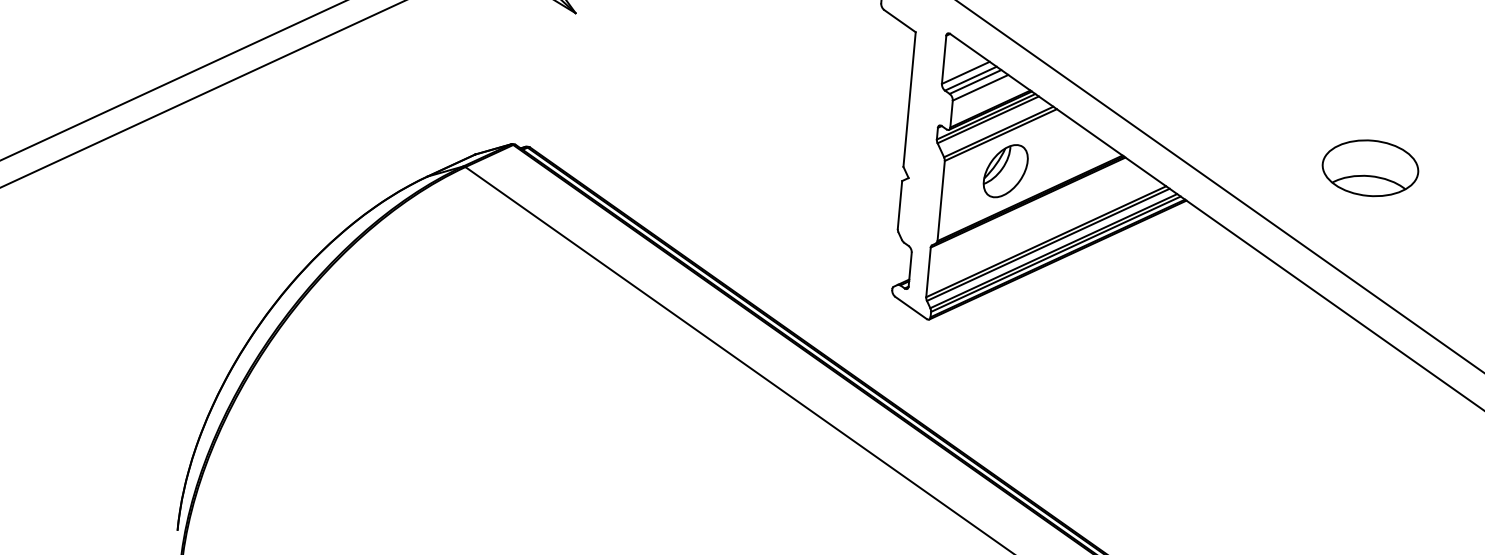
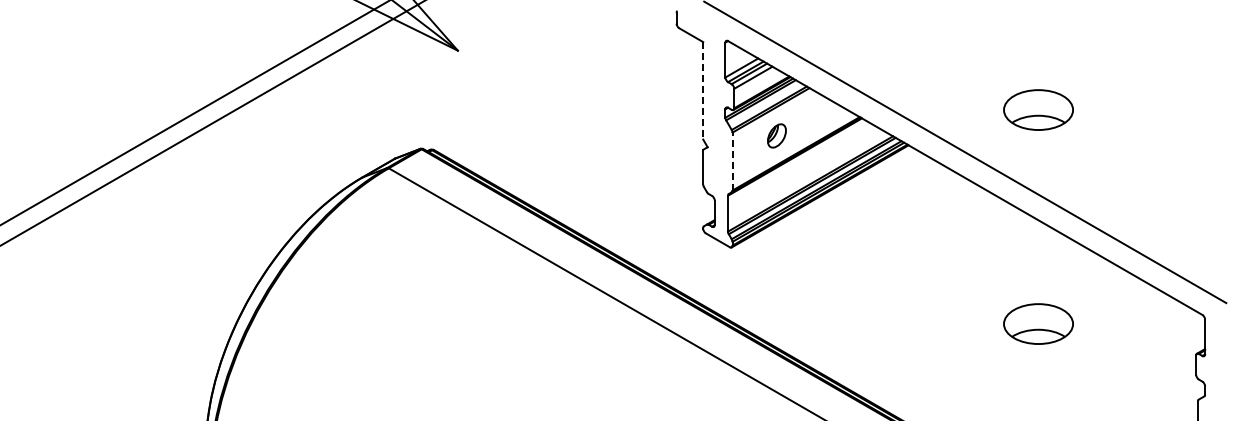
line: (910, 99) -> (703, 90), solid -> dashed
part: (1005, 170) -> (776, 135), size x0.6
line: (941, 200) -> (732, 161), solid -> dashed
part: (1343, 463) -> (1038, 323), added

